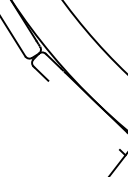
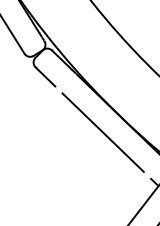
line: (83, 115) -> (102, 132), added

